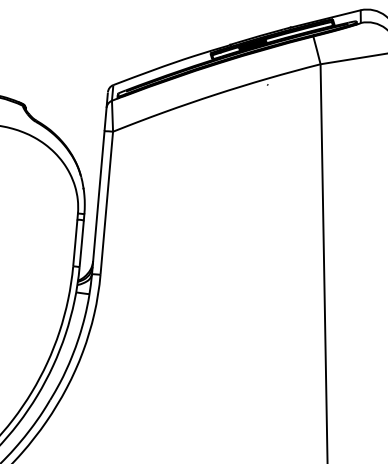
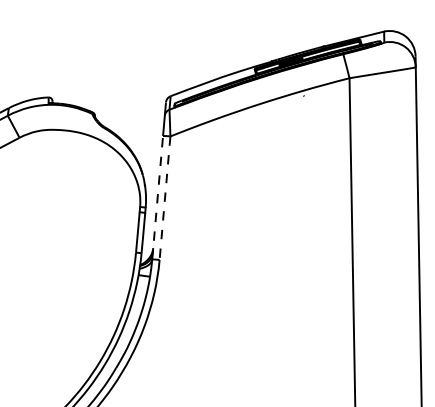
line: (98, 202) -> (157, 197), solid -> dashed
line: (107, 203) -> (165, 198), solid -> dashed

